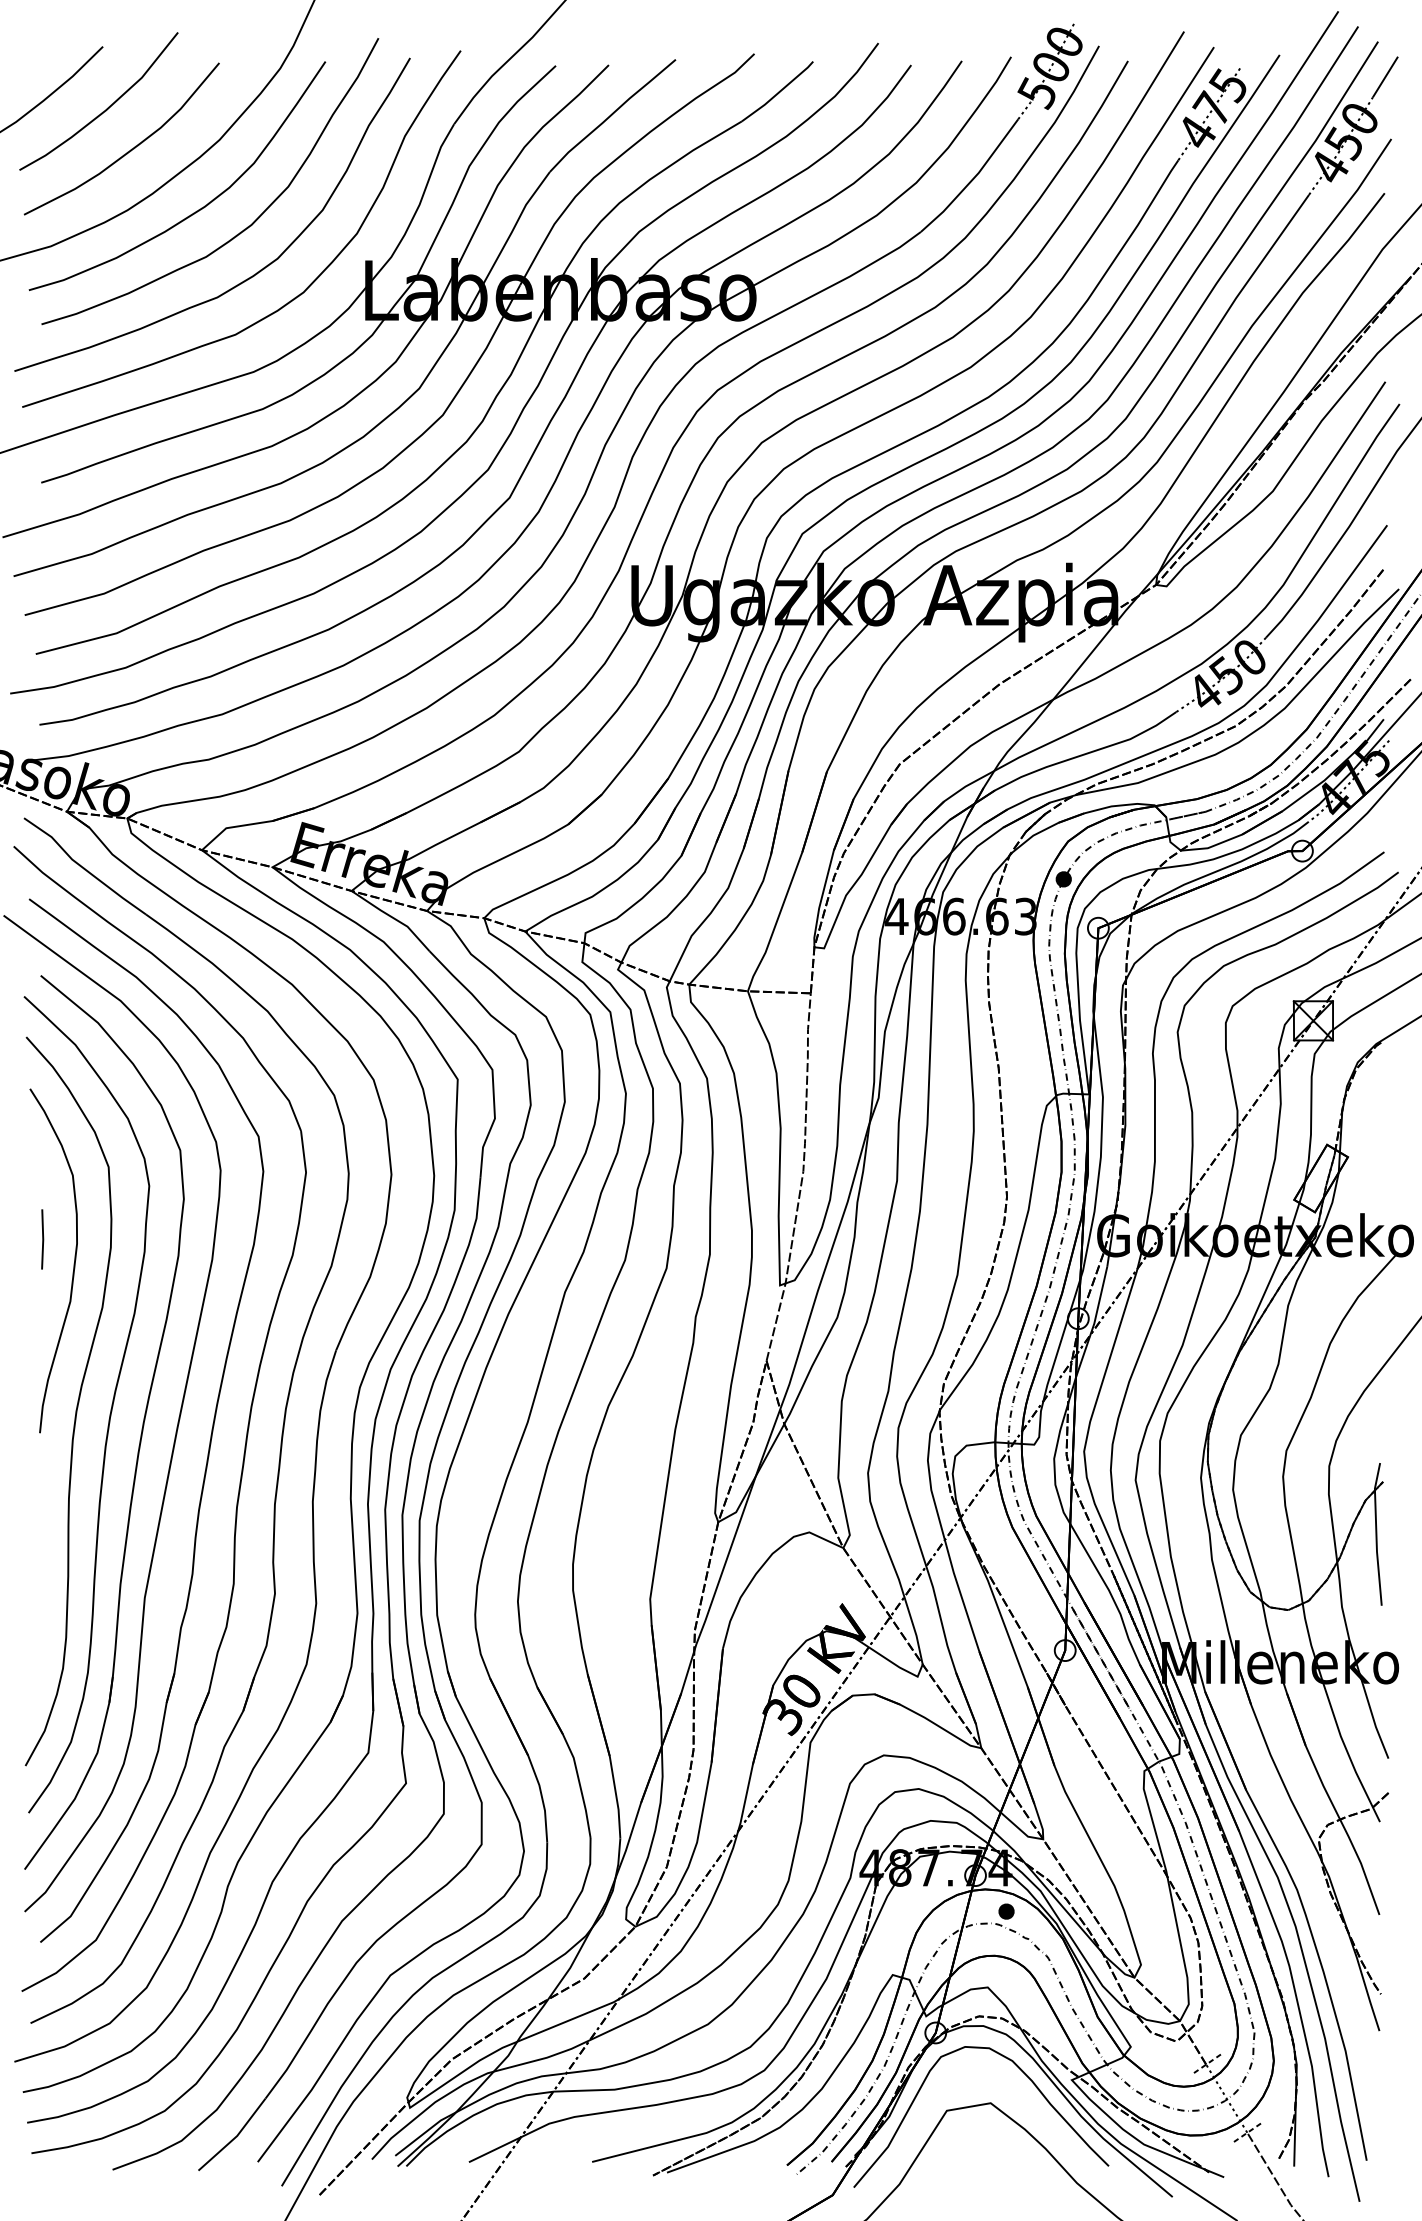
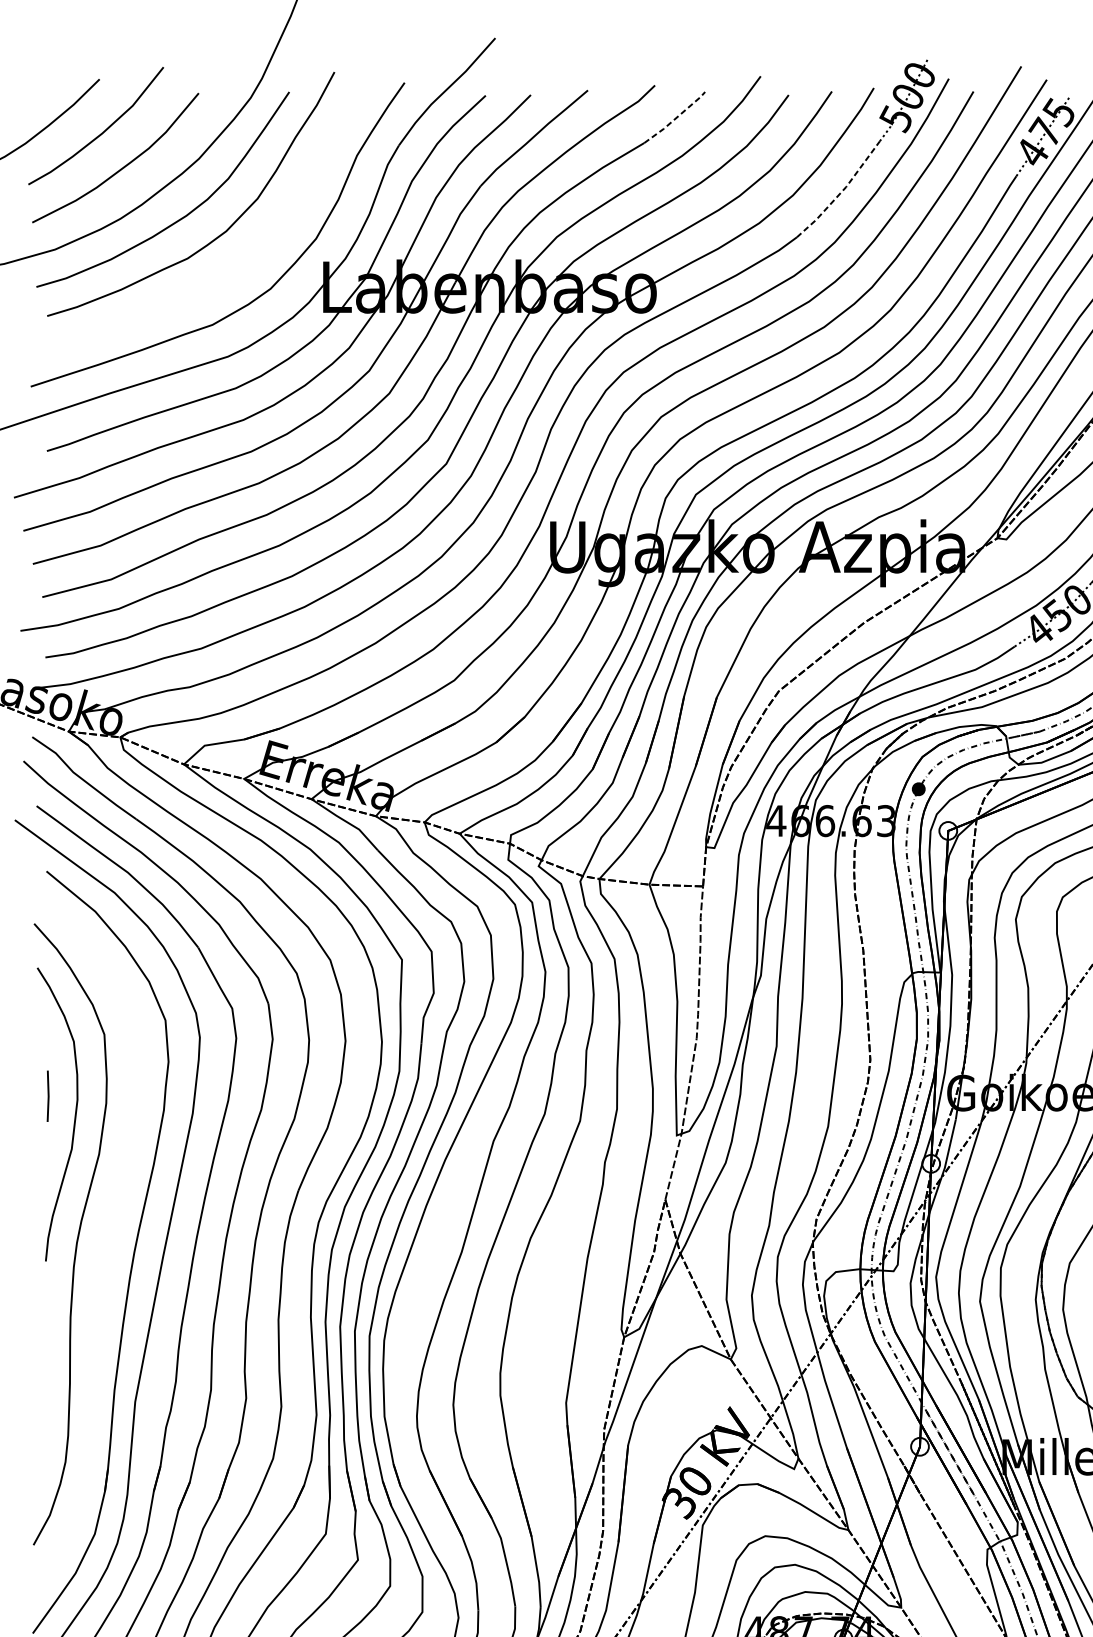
line: (779, 92) -> (676, 118), solid -> dashed
line: (973, 178) -> (841, 191), solid -> dashed
curve: (248, 277) -> (223, 276), removed
curve: (110, 1409) -> (105, 1241), removed

